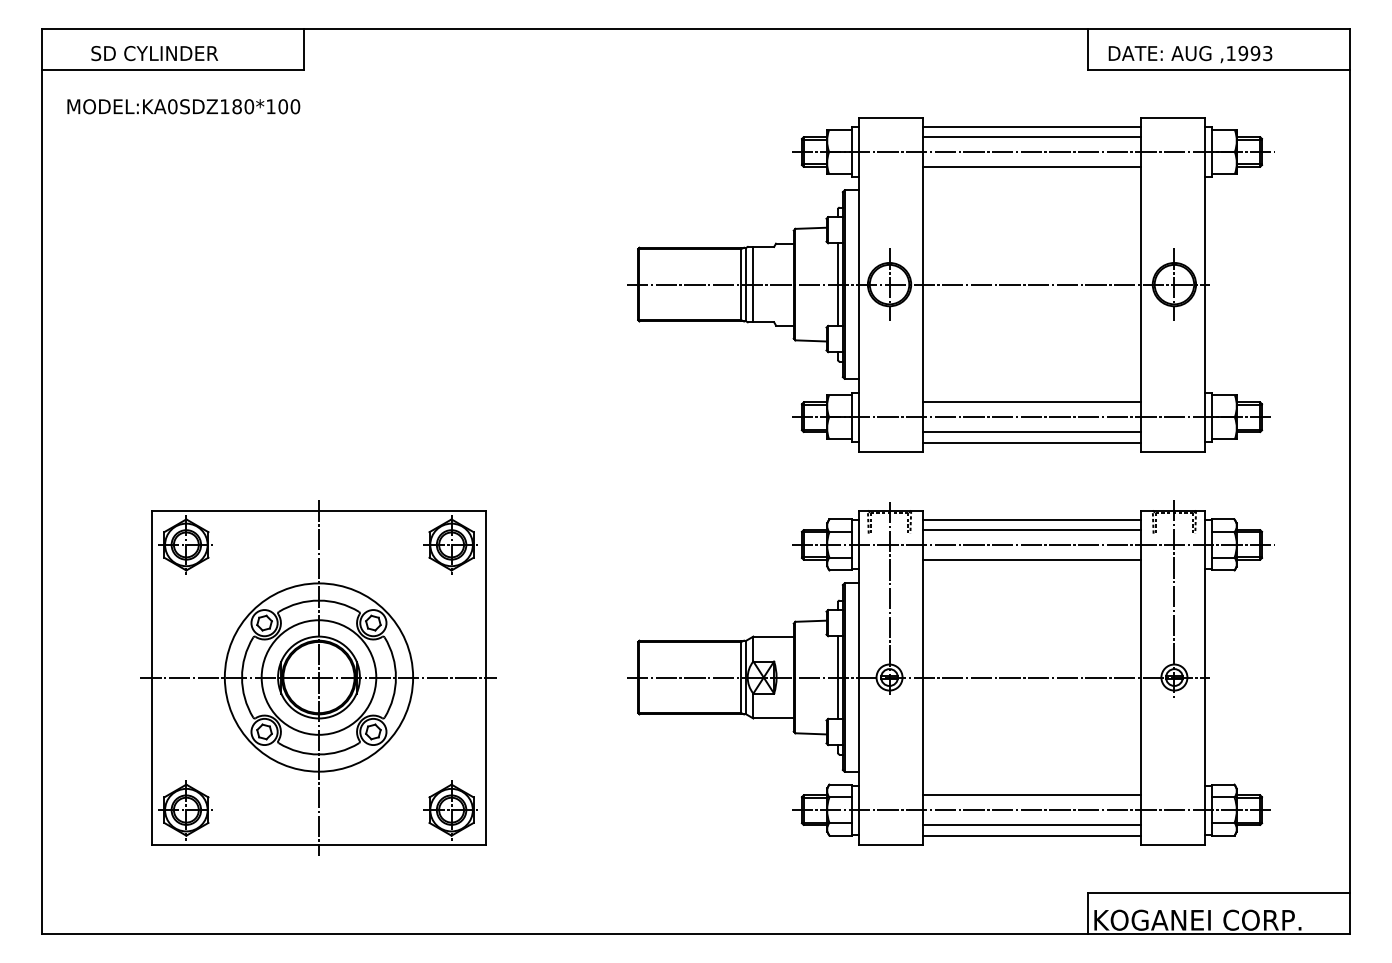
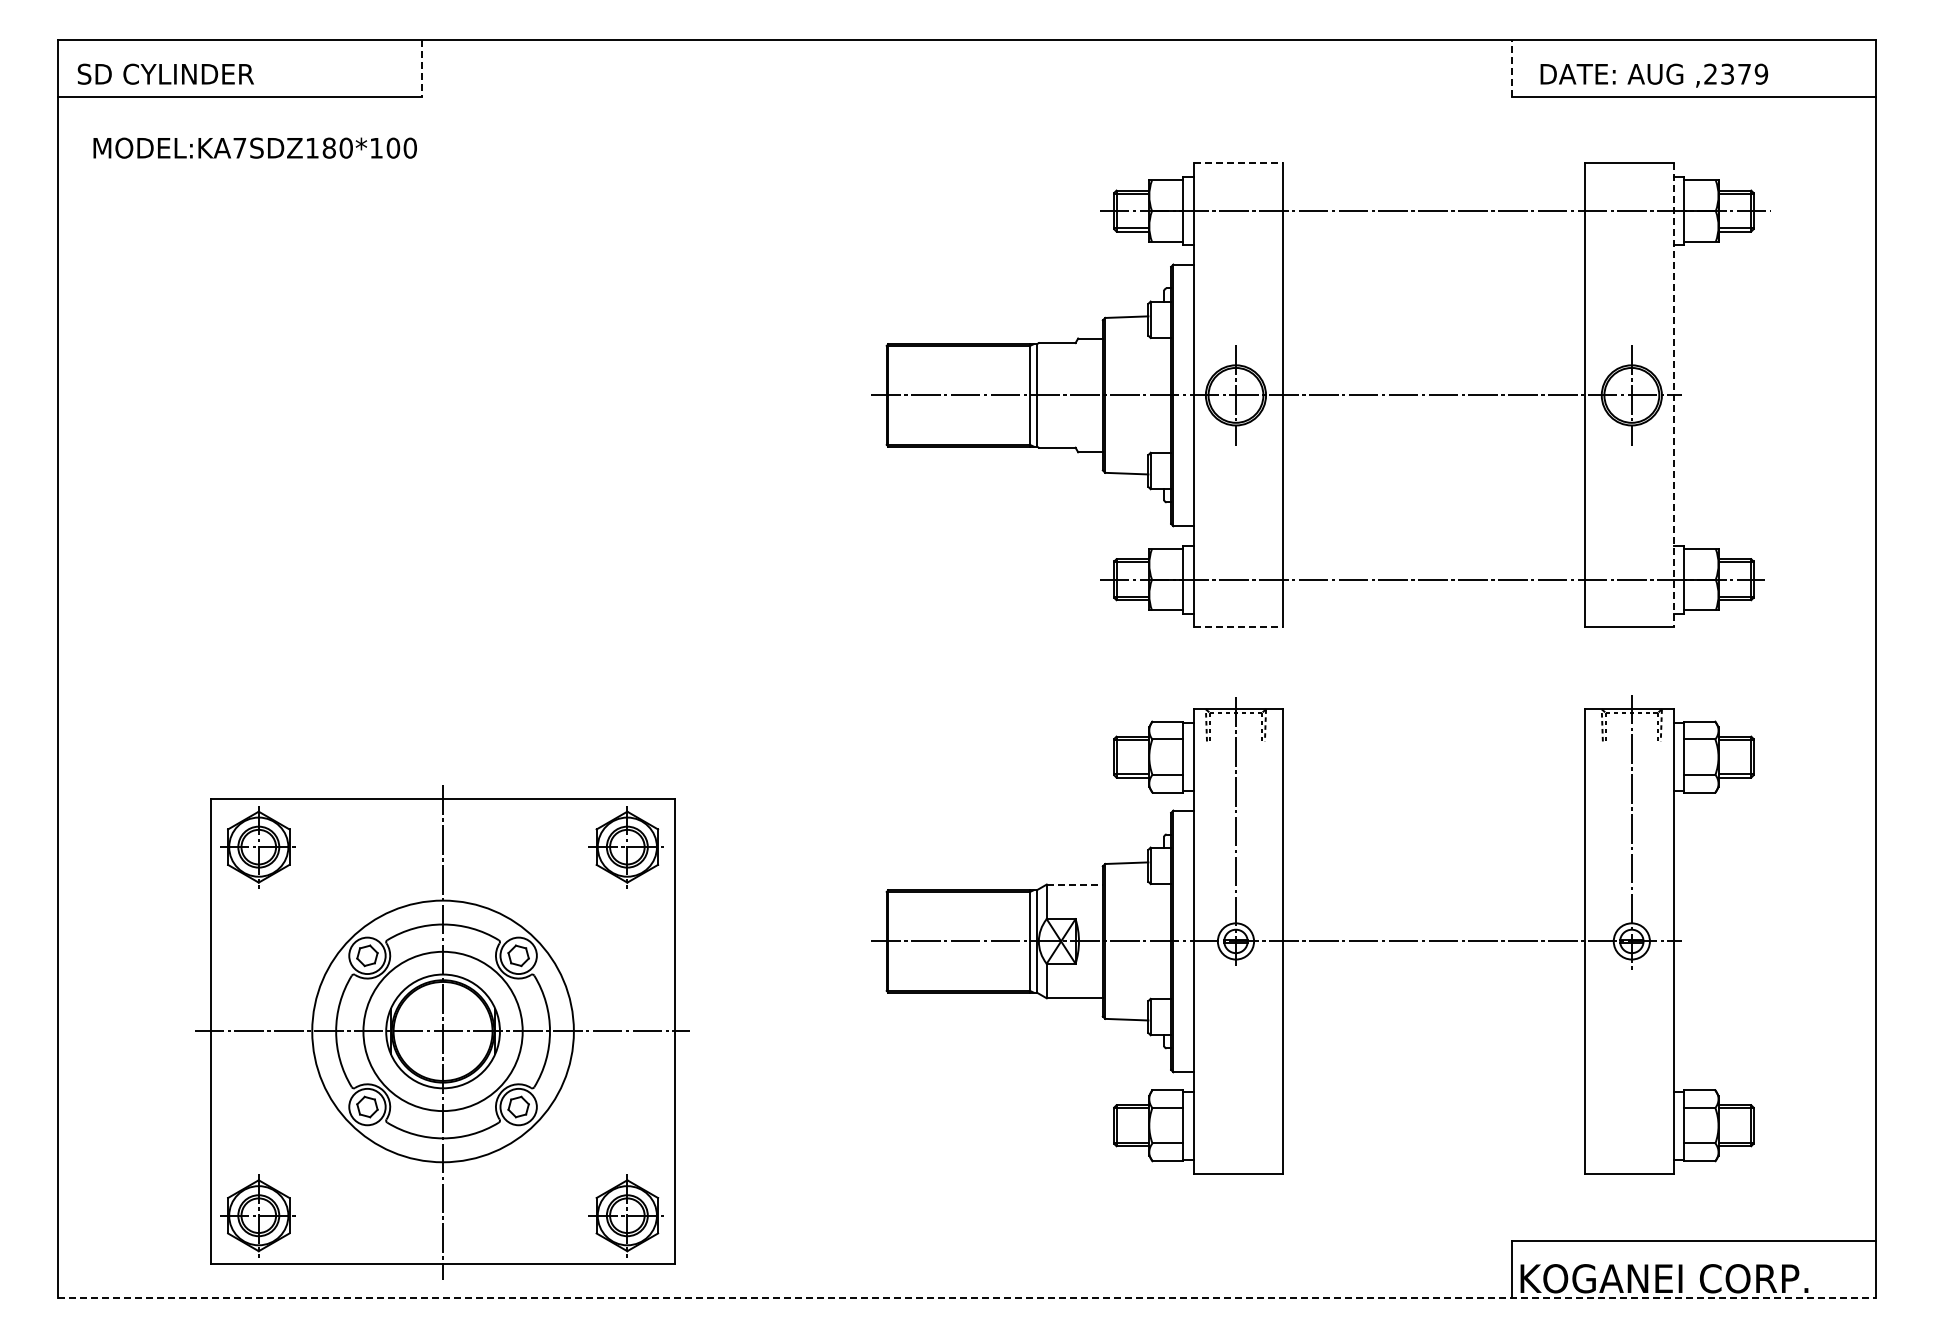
line: (1087, 48) -> (1511, 67), solid -> dashed
line: (304, 49) -> (422, 68), solid -> dashed
text: (154, 52) -> (165, 73), moved
text: (1249, 52) -> (1736, 73), ,1993 -> ,2379
text: (172, 106) -> (239, 147), MODEL:KA0SDZ180*100 -> MODEL:KA7SDZ180*100
line: (891, 117) -> (1238, 163), solid -> dashed
line: (1031, 126) -> (1433, 175), removed
line: (1031, 137) -> (1433, 190), removed
line: (1031, 166) -> (1433, 231), removed
line: (753, 284) -> (1046, 395), removed
line: (838, 284) -> (1164, 395), removed
line: (1204, 284) -> (1673, 395), solid -> dashed
line: (1031, 402) -> (1433, 559), removed
line: (1031, 432) -> (1433, 600), removed
line: (1031, 442) -> (1433, 614), removed
line: (891, 451) -> (1238, 627), solid -> dashed
line: (1031, 519) -> (1433, 721), removed
line: (1031, 530) -> (1433, 736), removed
line: (1033, 545) -> (1435, 757), removed
line: (1031, 559) -> (1433, 777), removed
line: (774, 636) -> (1075, 884), solid -> dashed
line: (838, 677) -> (1164, 941), removed
part: (318, 678) -> (442, 1032), moved
line: (1031, 795) -> (1433, 1105), removed
line: (1030, 809) -> (1432, 1125), removed
line: (1031, 825) -> (1433, 1146), removed
line: (1031, 835) -> (1433, 1161), removed
line: (695, 934) -> (966, 1298), solid -> dashed

